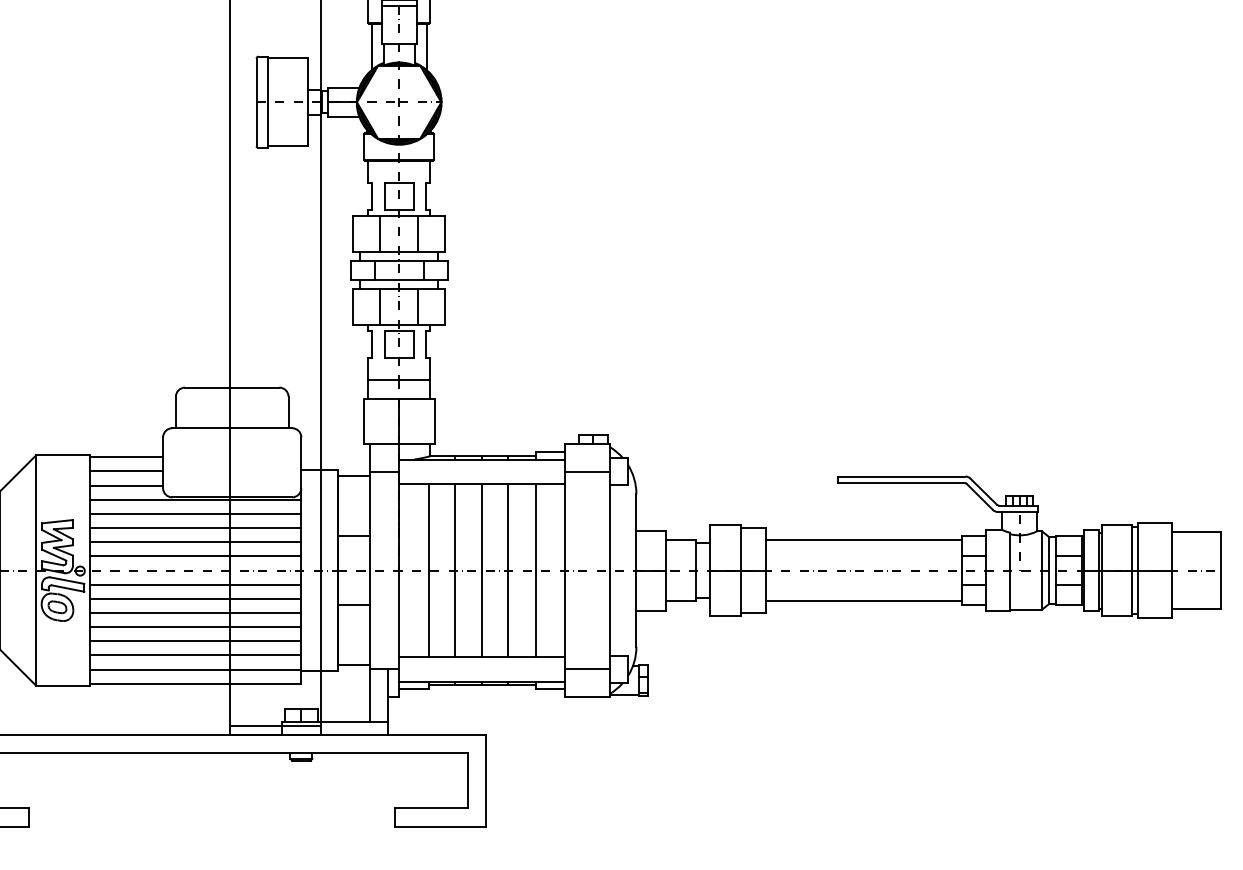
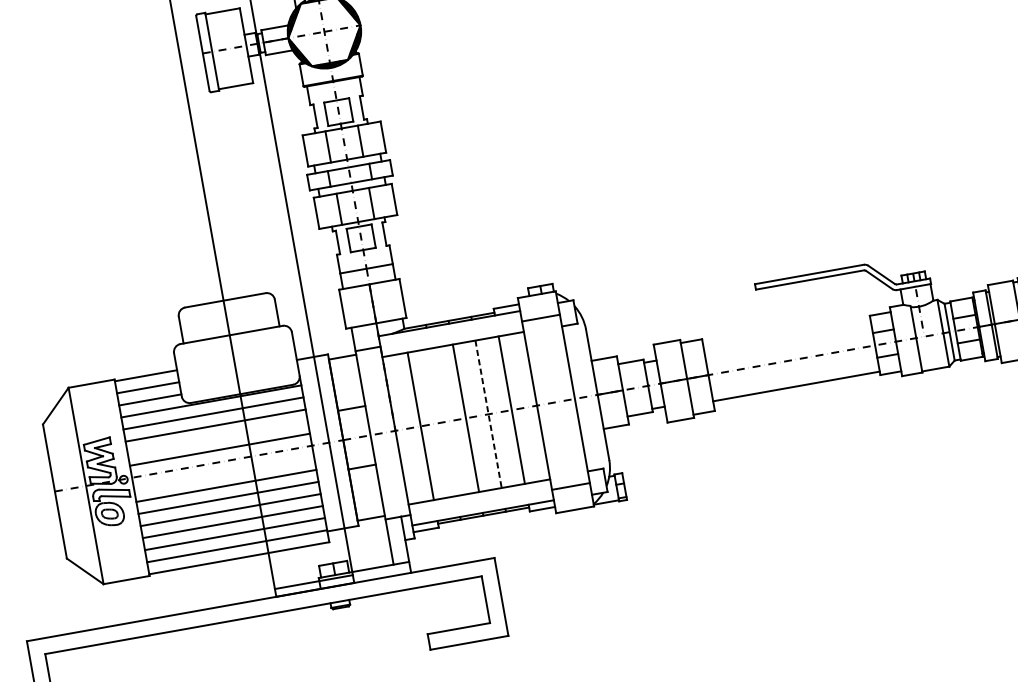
line: (863, 539) -> (786, 333), removed
line: (195, 542) -> (217, 437), removed
line: (455, 570) -> (443, 422), removed
line: (508, 570) -> (488, 414), solid -> dashed
line: (195, 584) -> (224, 473), removed

